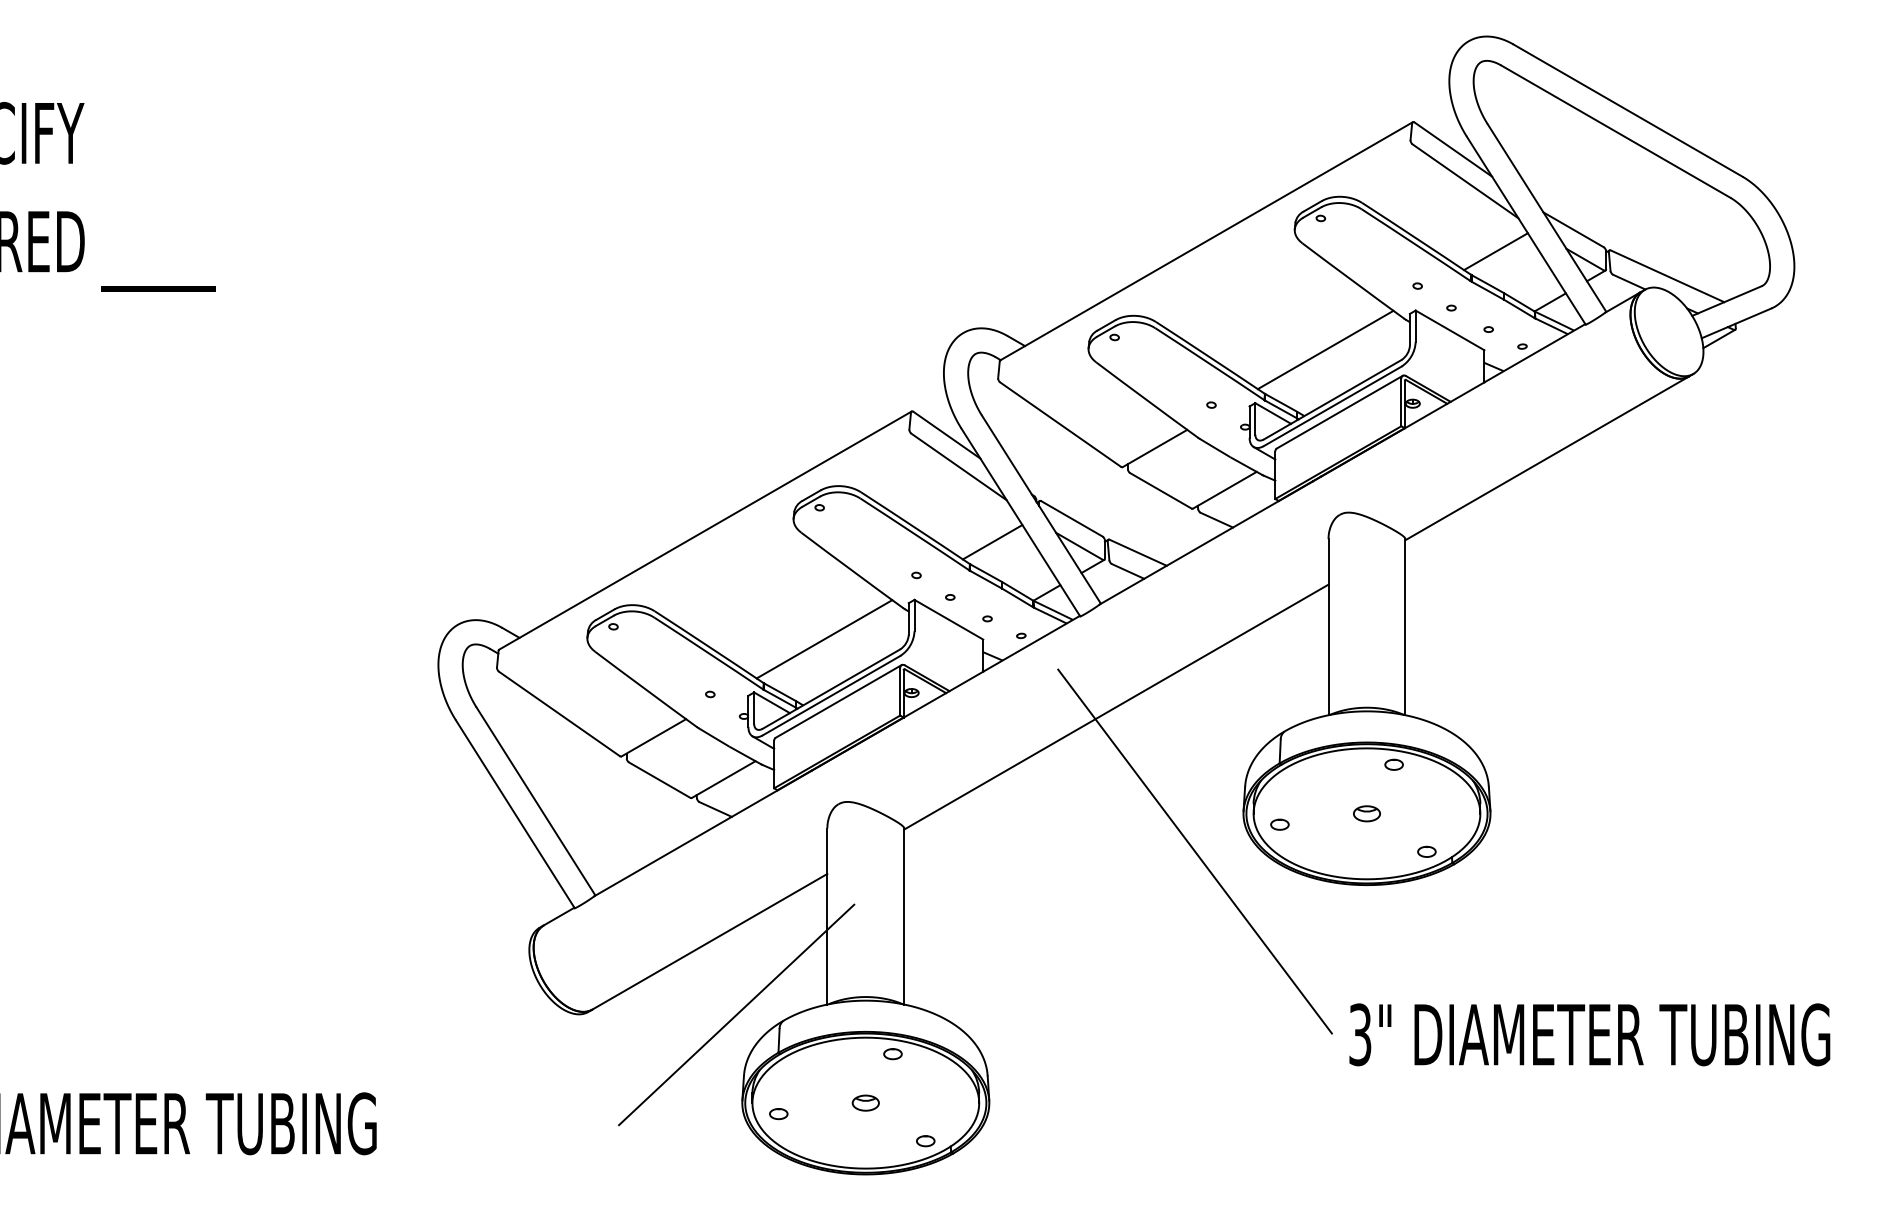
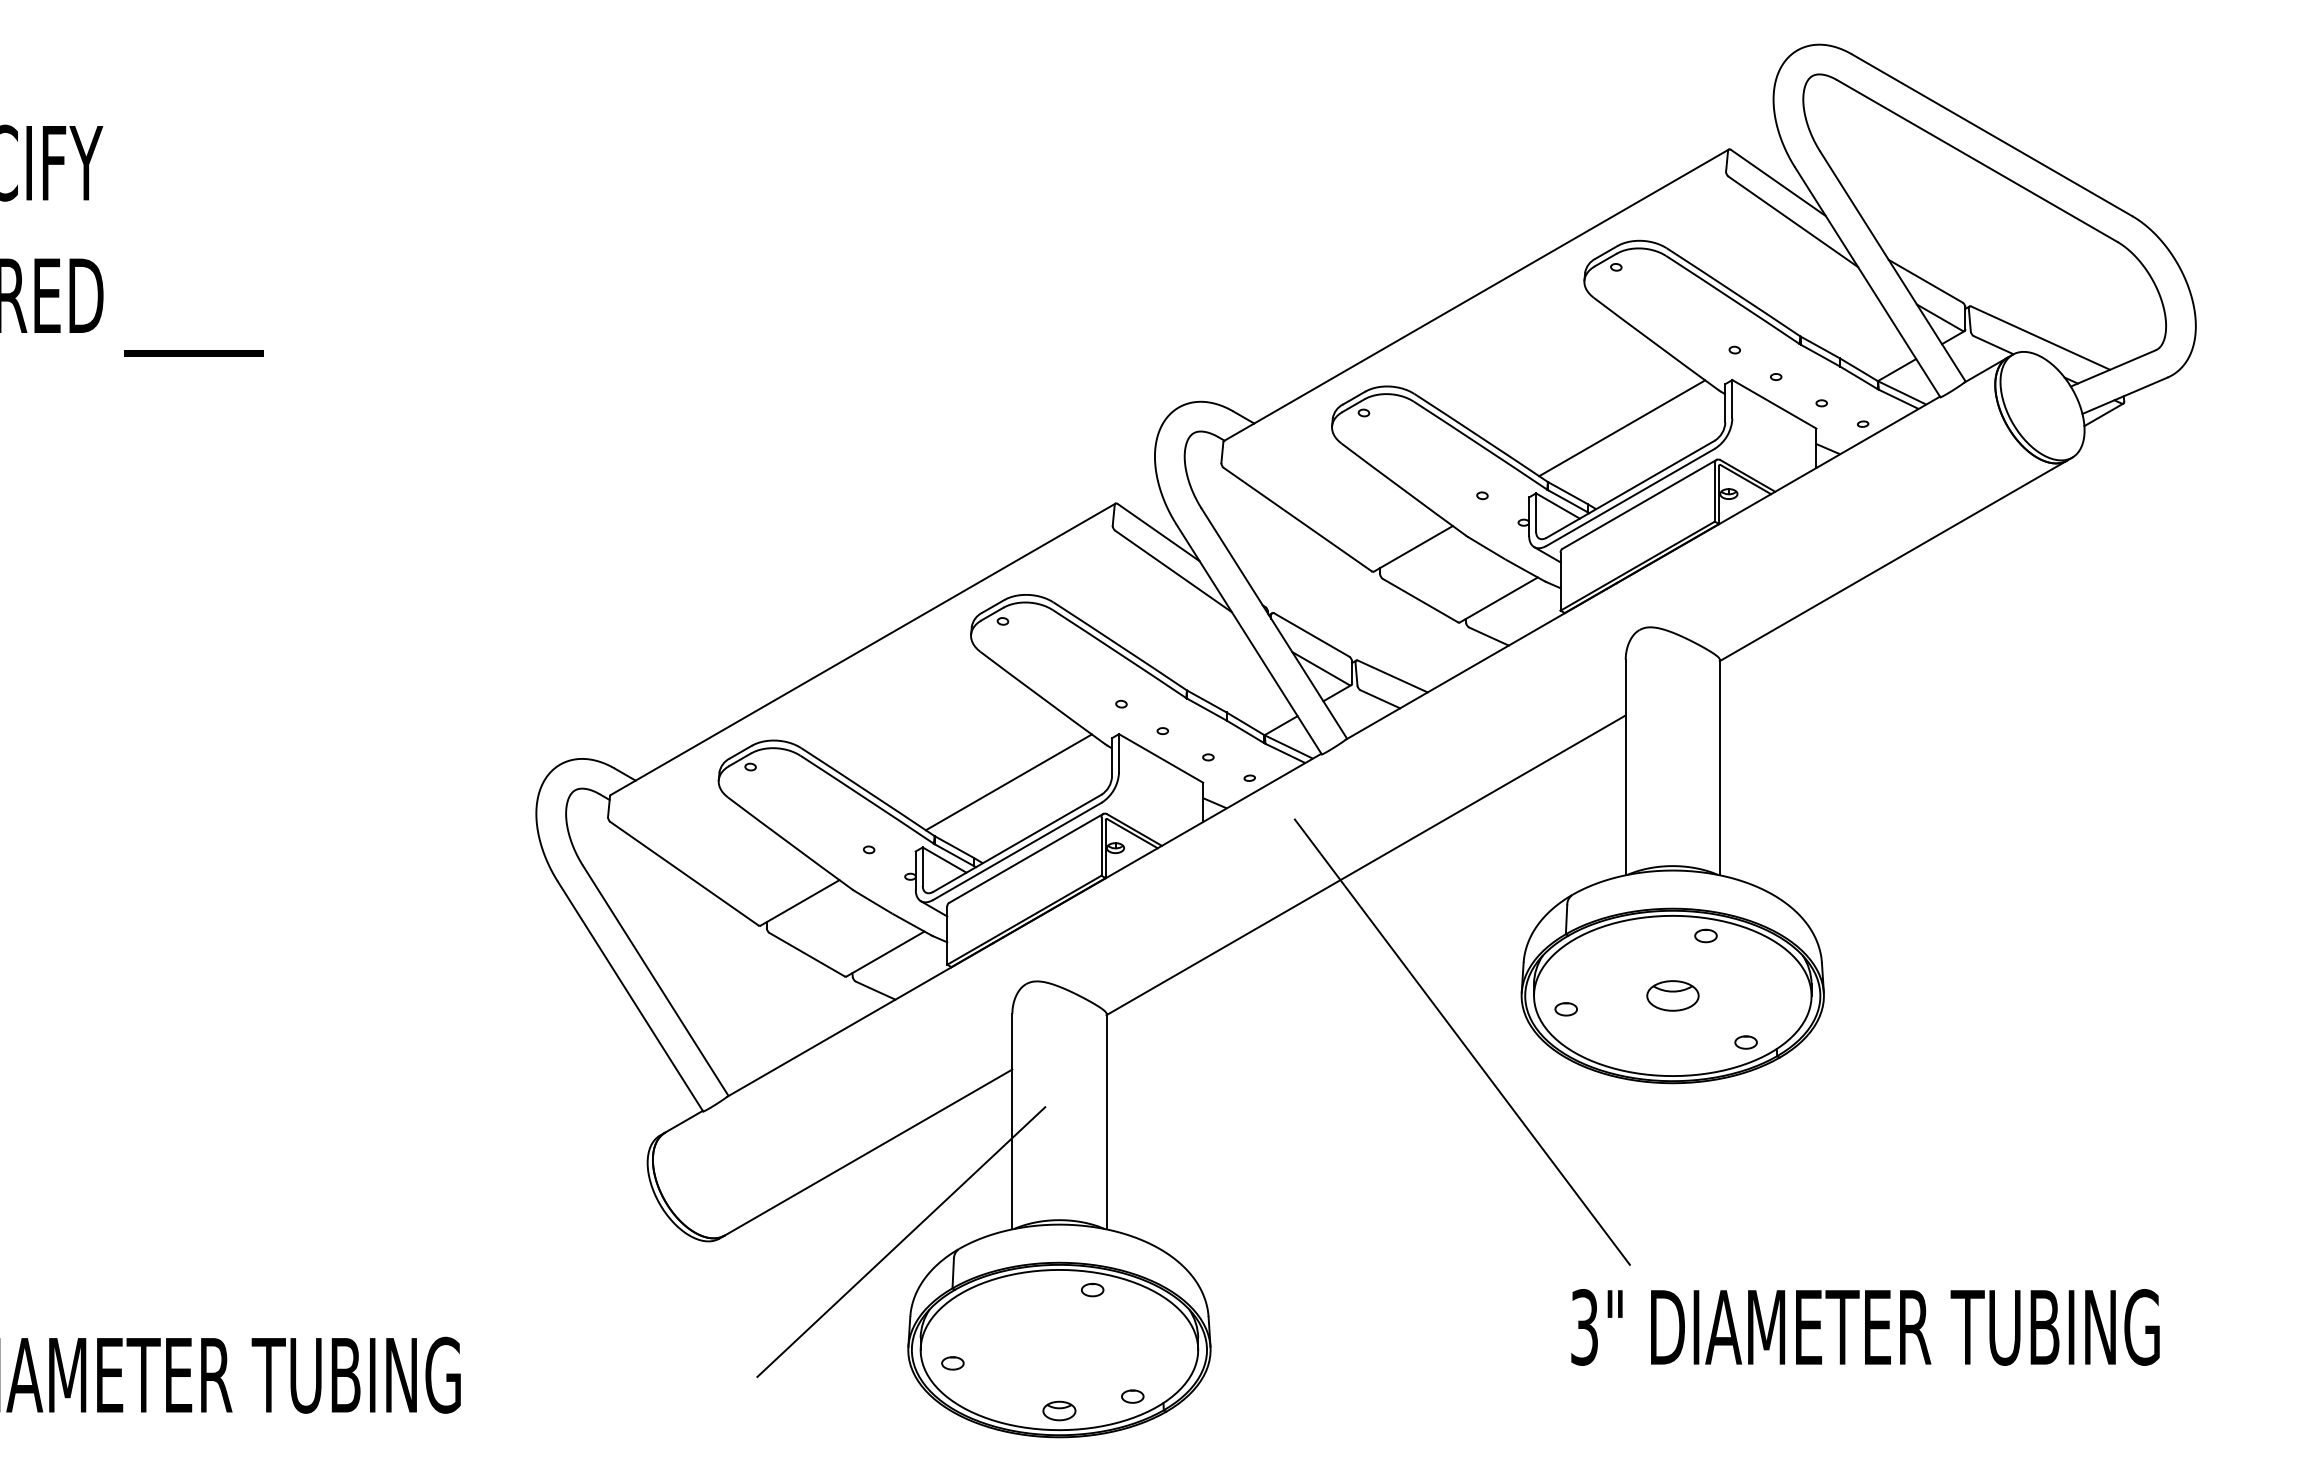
line: (1495, 251) -> (1830, 307), removed
line: (992, 542) -> (1214, 663), removed
part: (1366, 813) -> (1672, 995), size x1.6
text: (1589, 1034) -> (1865, 1327), moved
part: (865, 1102) -> (1059, 1410), moved

